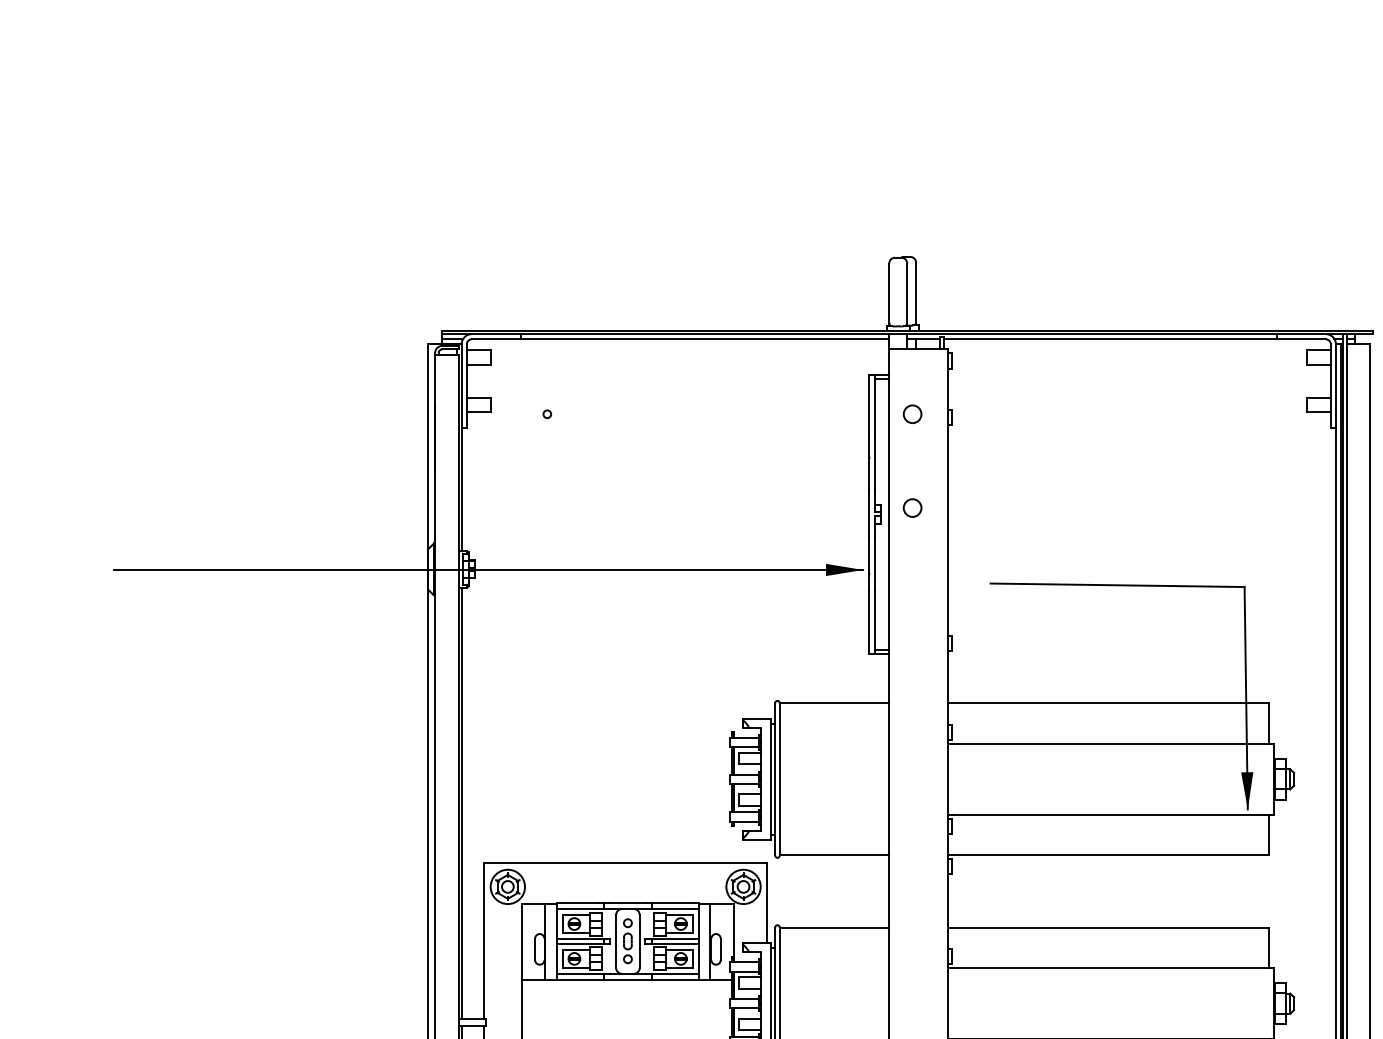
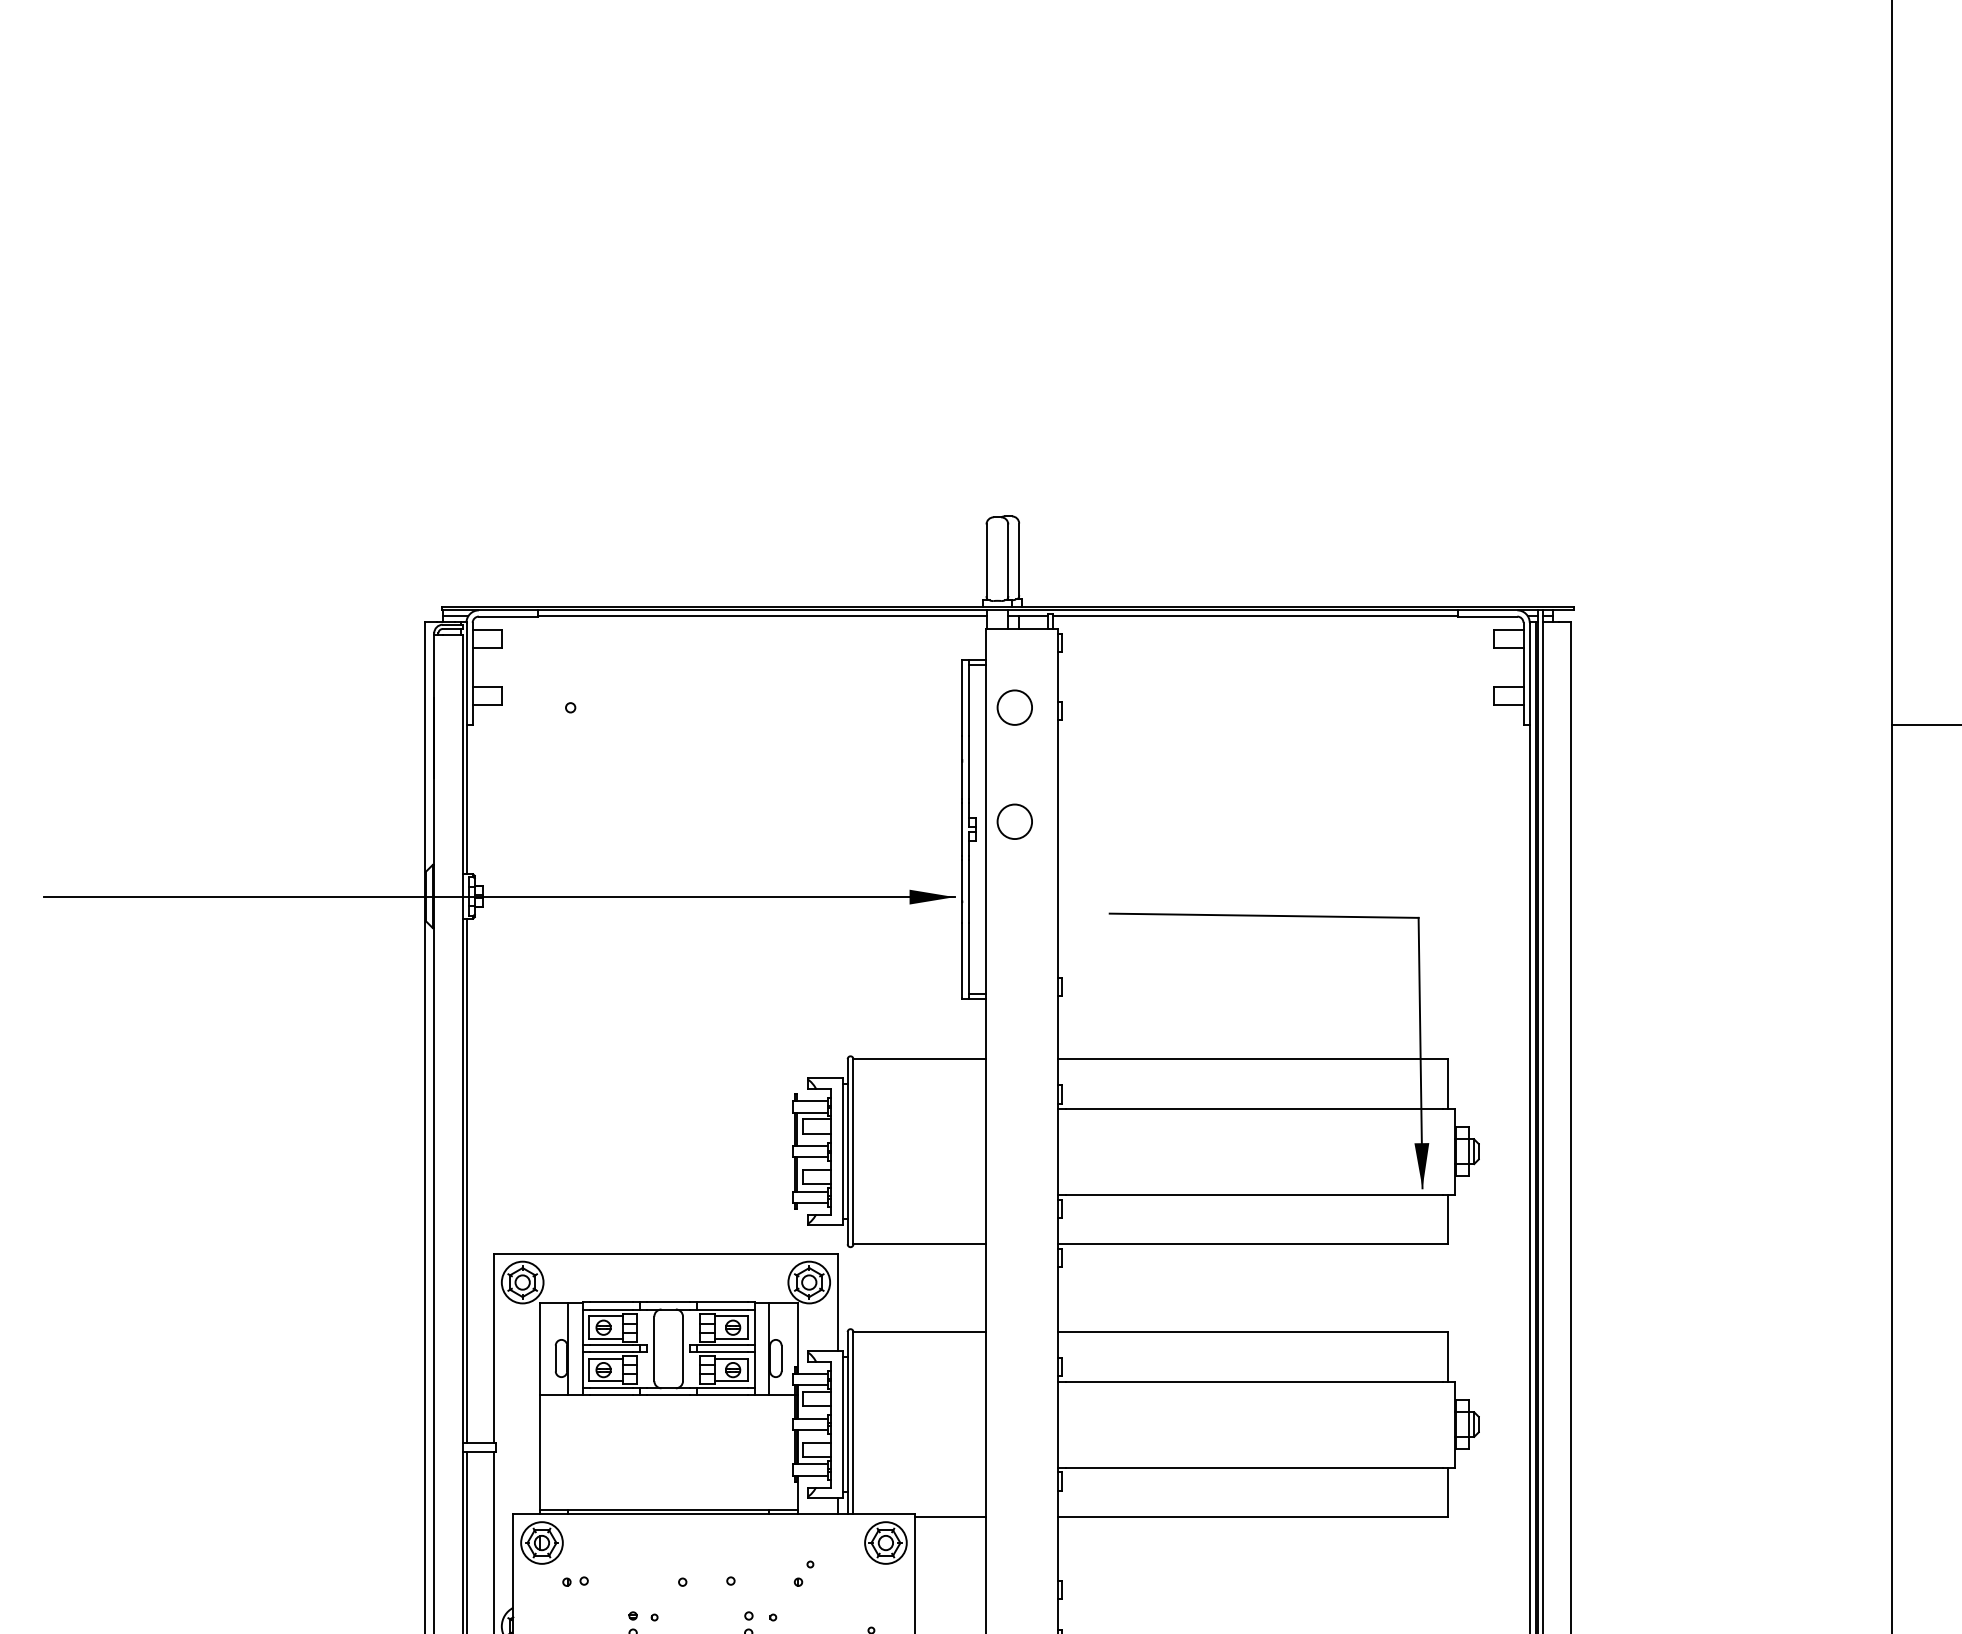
circle: (912, 414) -> (1014, 707), size x1.6
circle: (912, 507) -> (1014, 821), size x1.6
part: (627, 941) -> (668, 1348), removed

